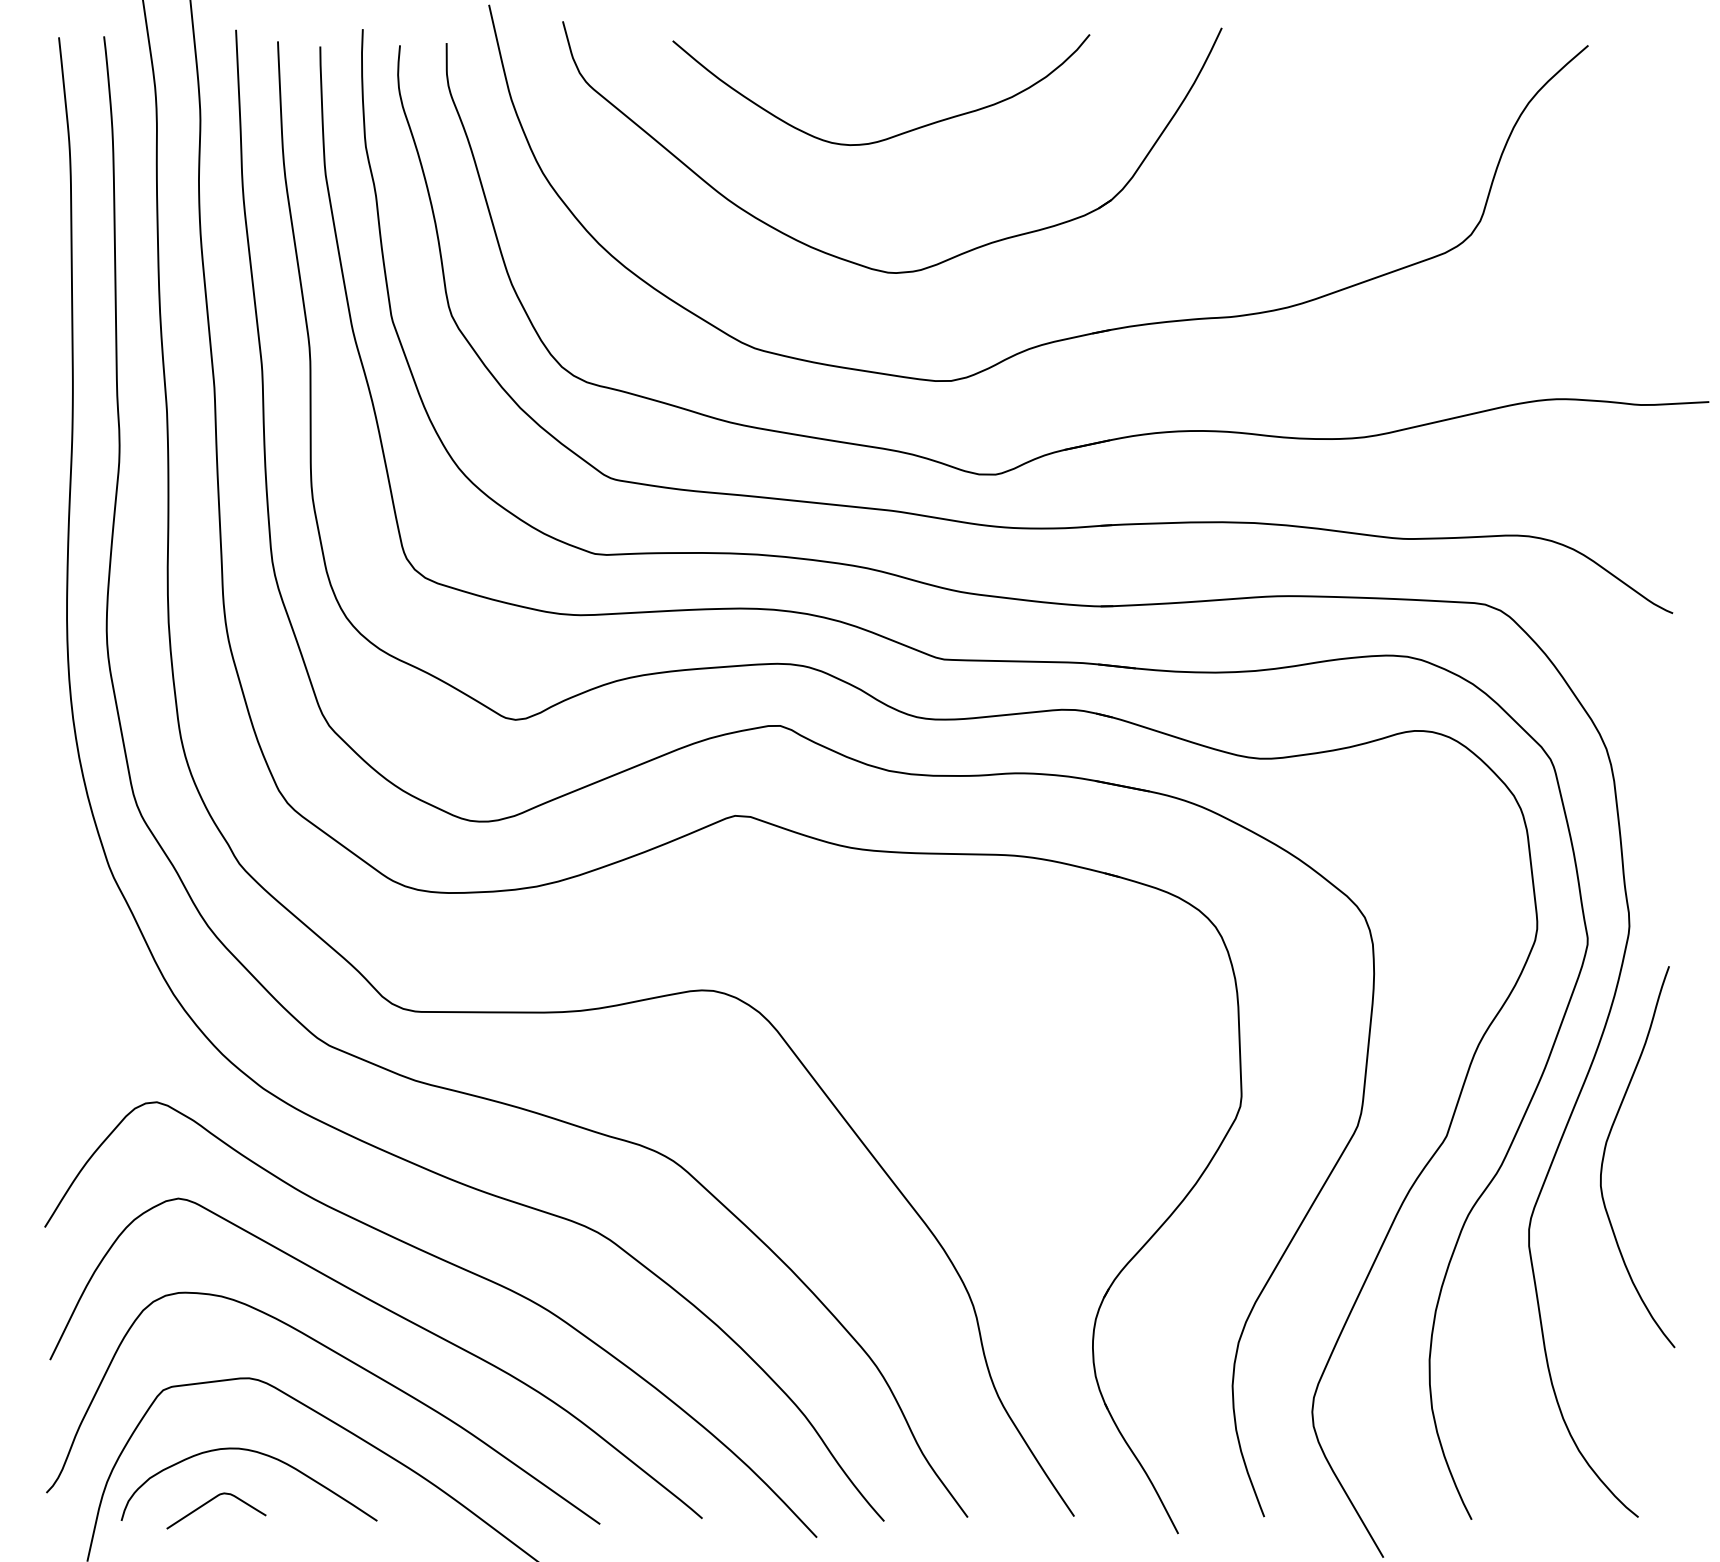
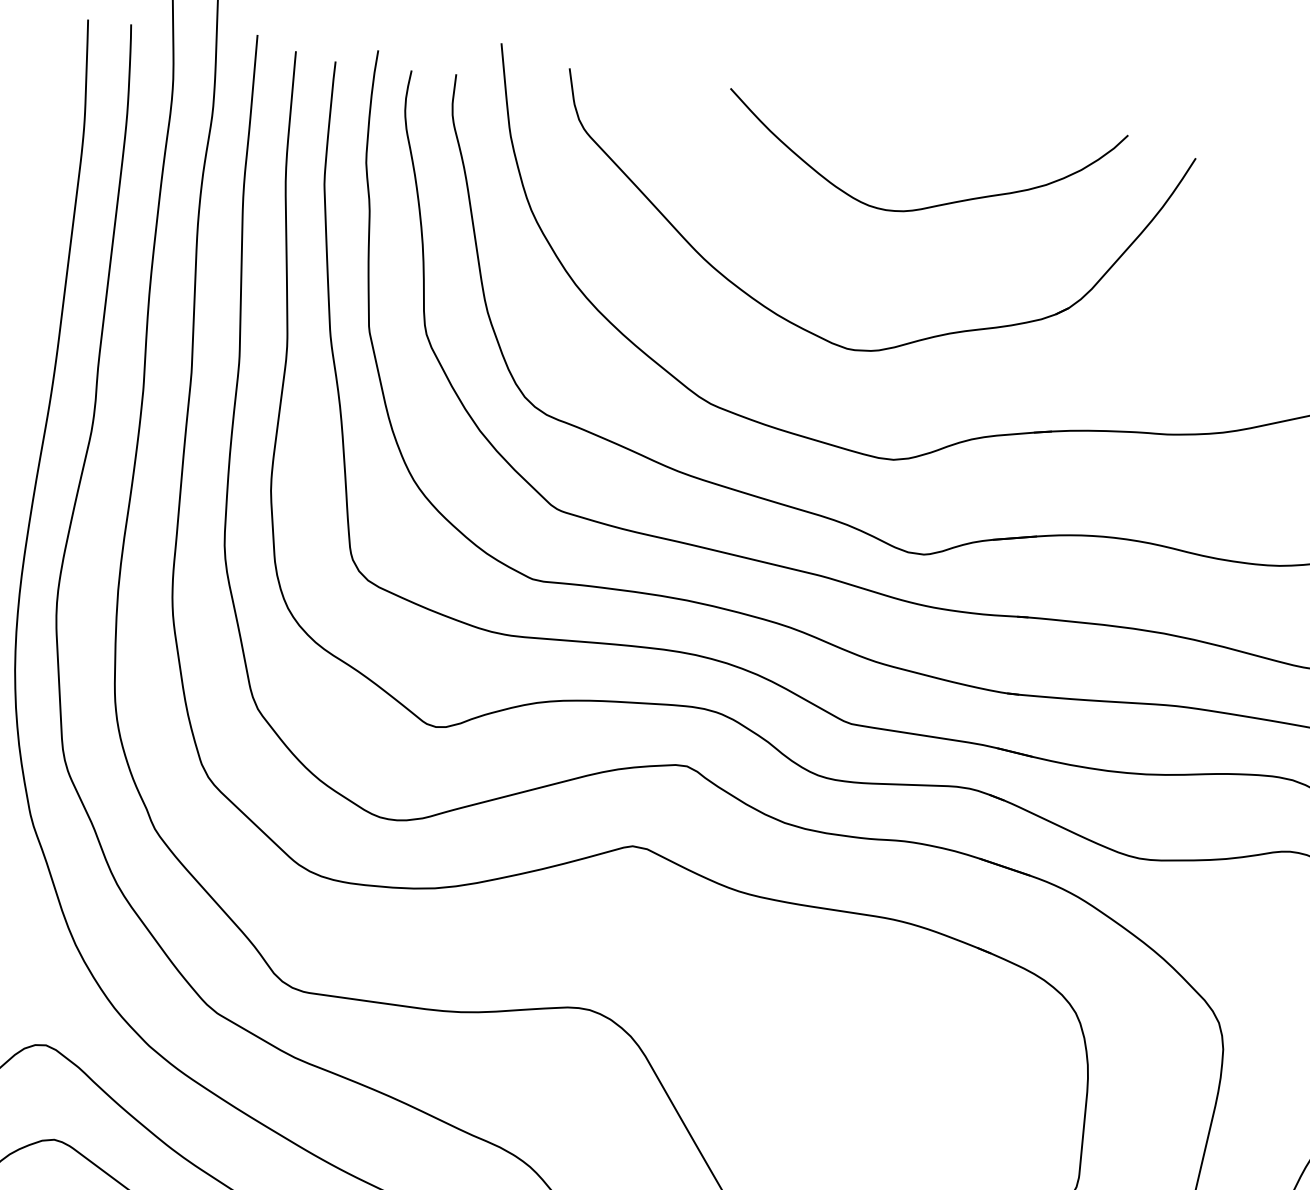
curve: (896, 134) -> (931, 205), moved

